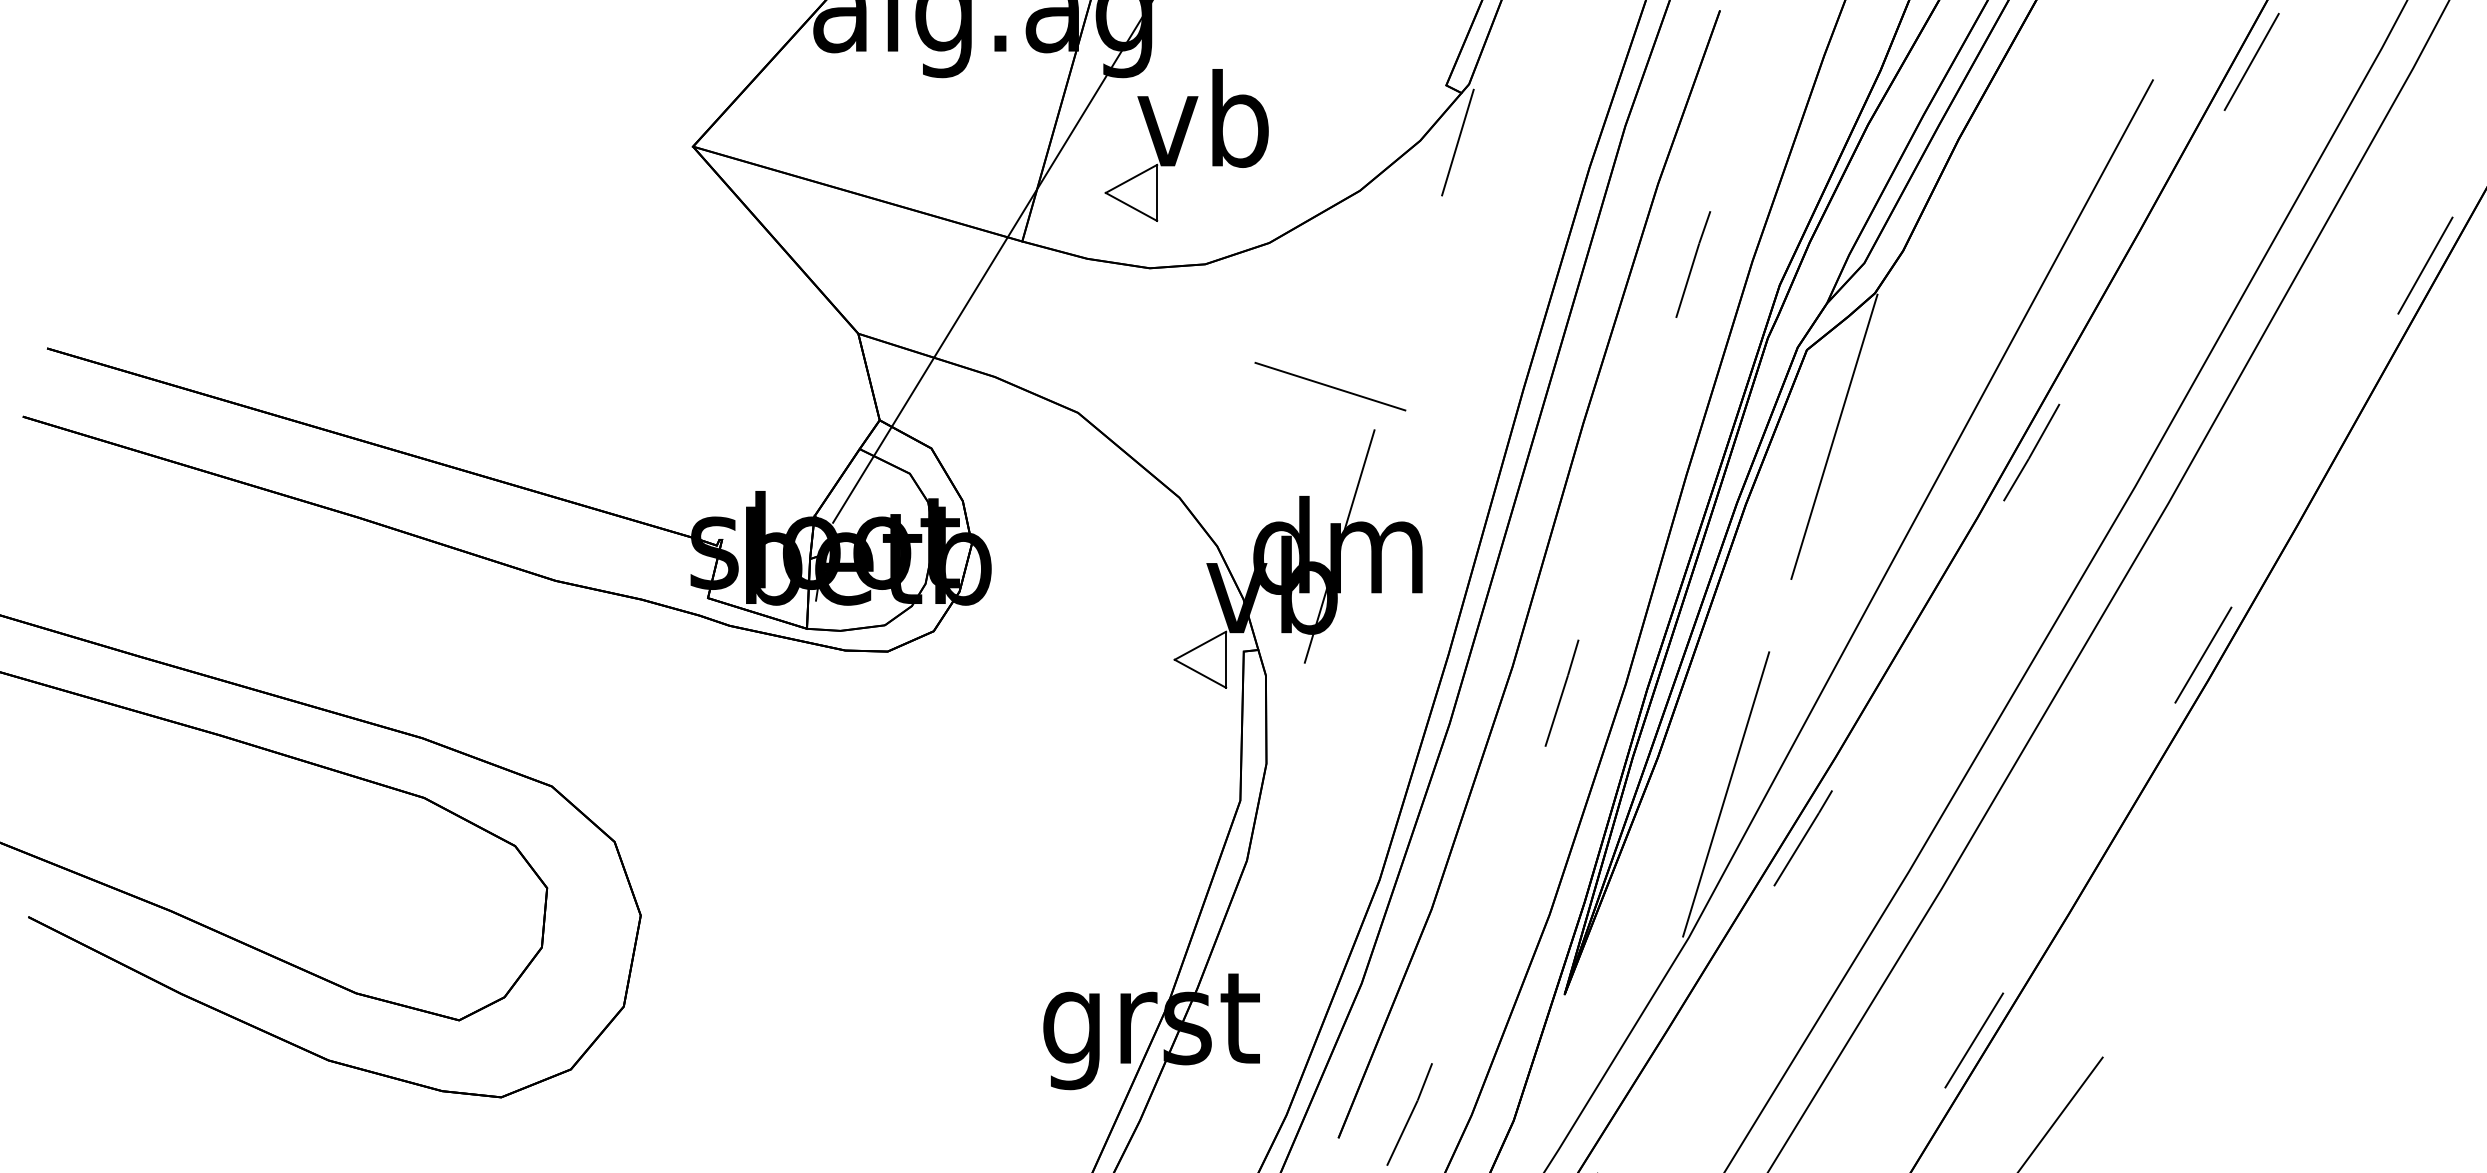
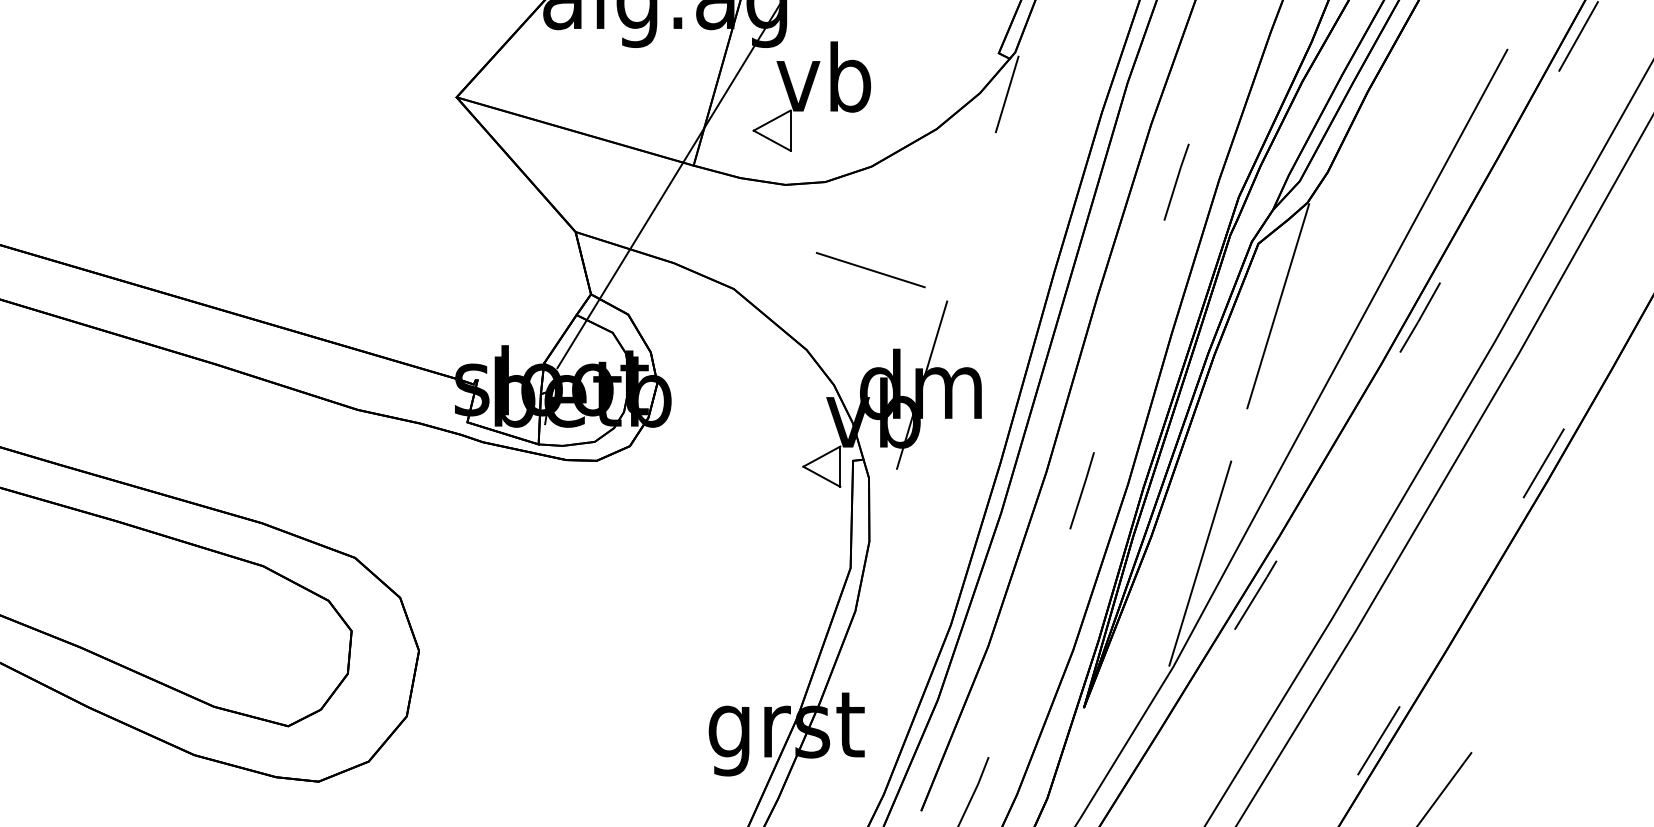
line: (1330, 386) -> (870, 270), moved

